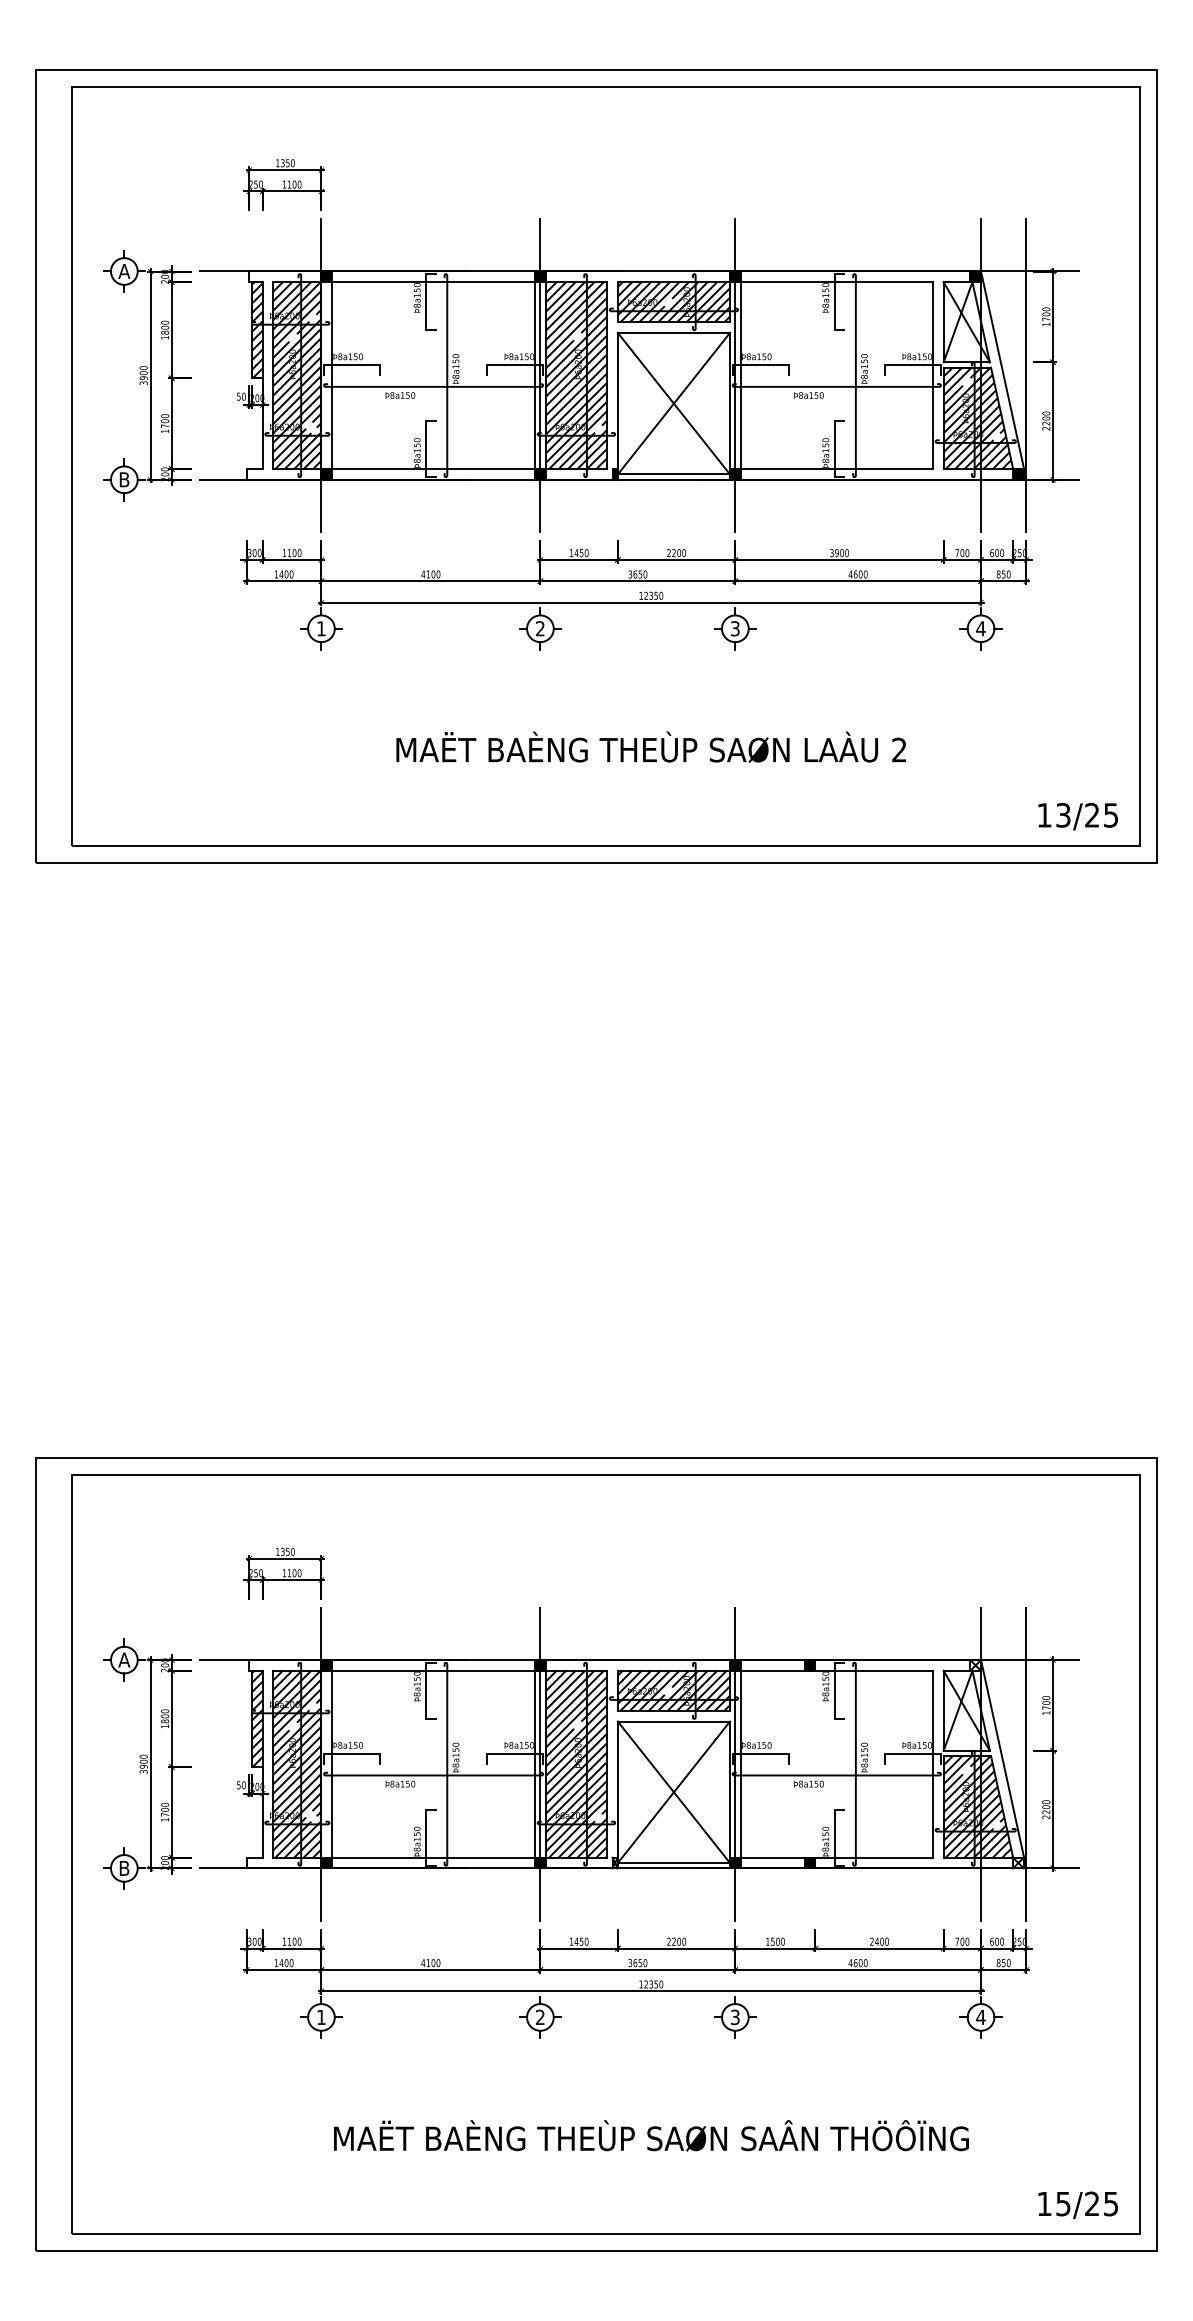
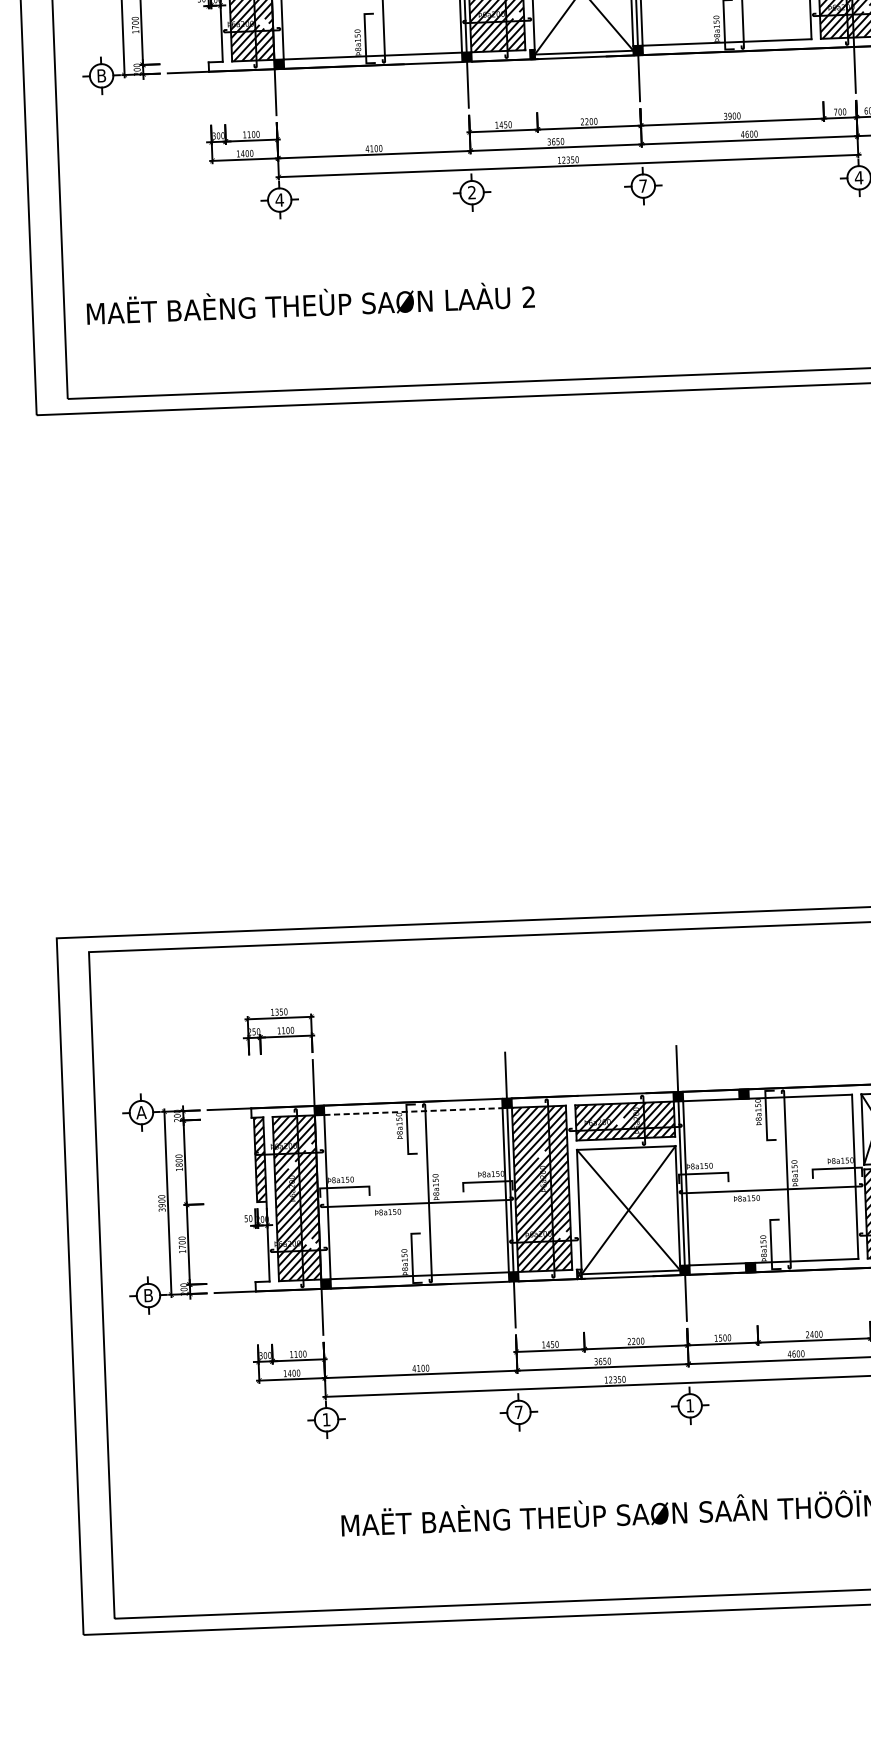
text: (321, 628) -> (279, 199), 1 -> 4
text: (734, 628) -> (642, 185), 3 -> 7
text: (650, 746) -> (310, 302), moved
line: (434, 1670) -> (414, 1111), solid -> dashed
text: (540, 2016) -> (518, 1411), 2 -> 7
text: (734, 2017) -> (689, 1405), 3 -> 1

